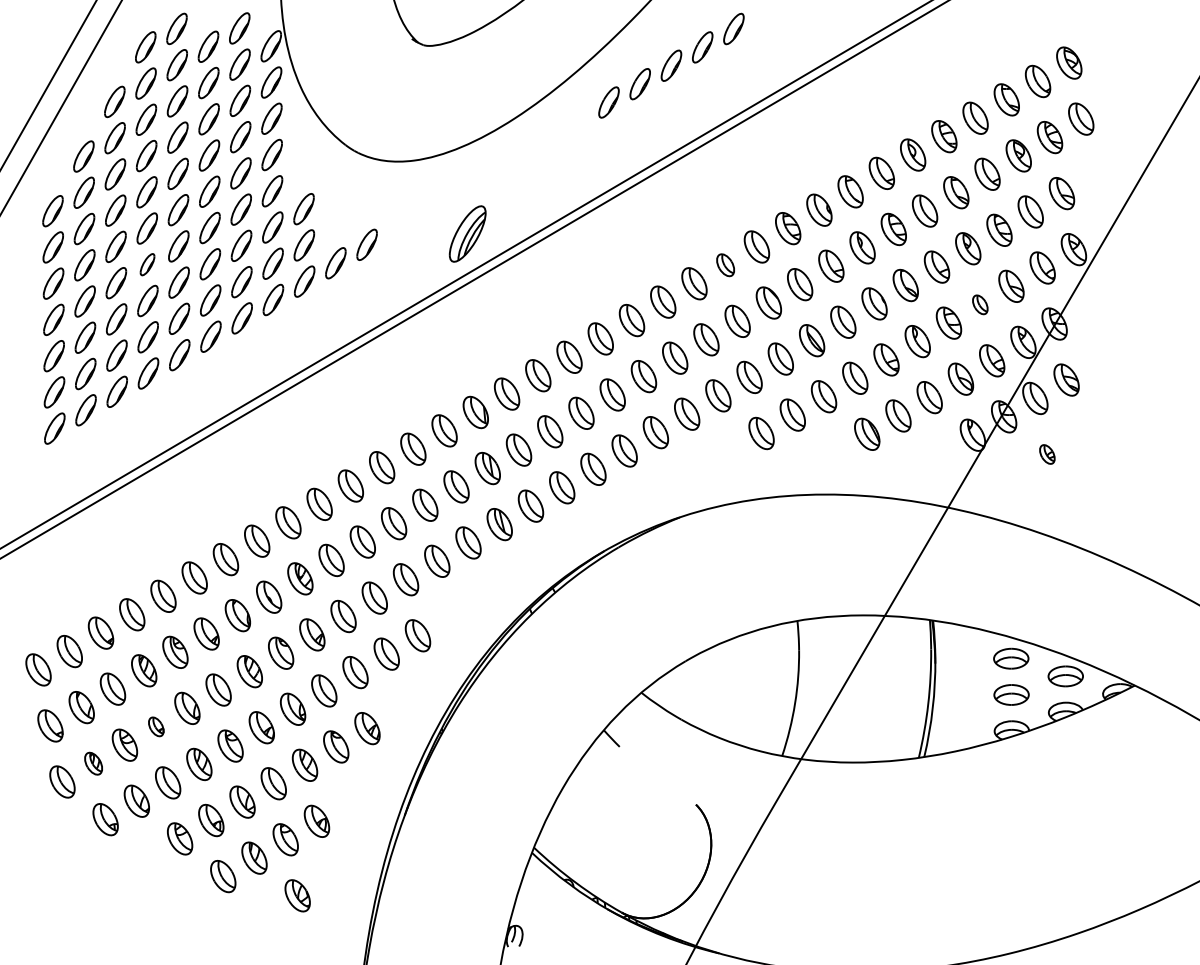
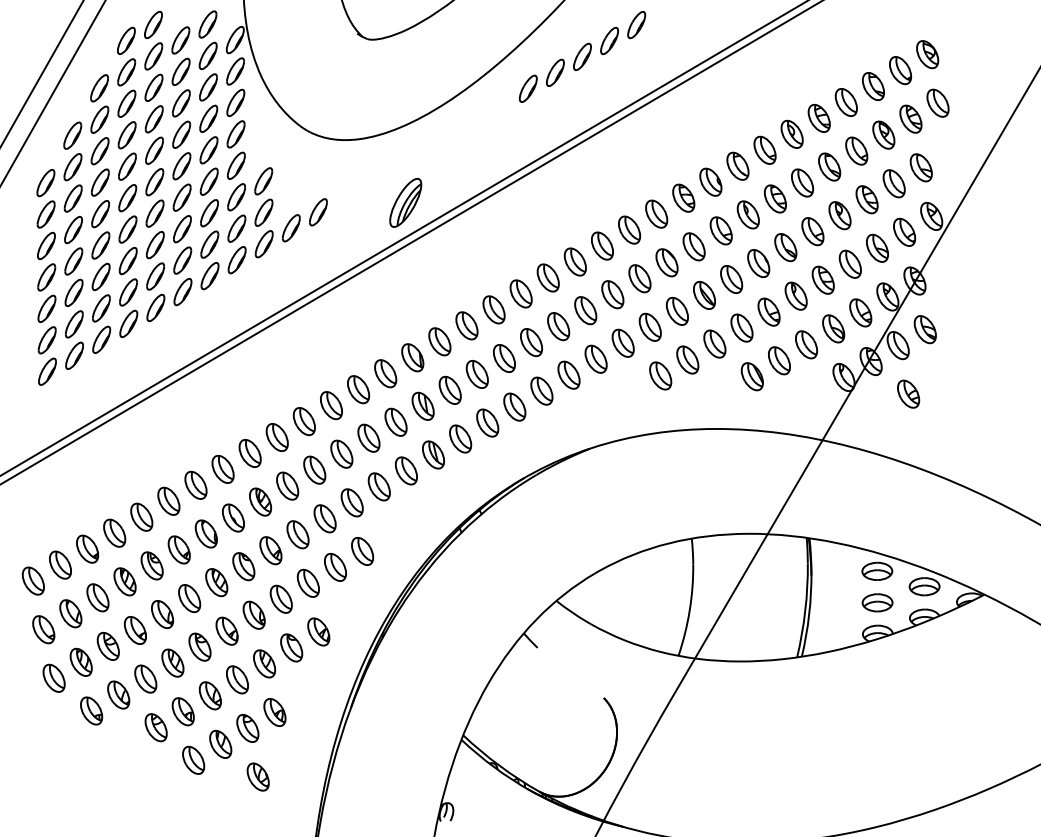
part: (147, 264) -> (127, 229), size x1.43
part: (725, 264) -> (629, 229), size x1.43
part: (980, 304) -> (850, 264), size x1.67
part: (1047, 454) -> (908, 394), size x1.67
part: (156, 726) -> (135, 630), size x1.67
part: (93, 763) -> (81, 662), size x1.43

